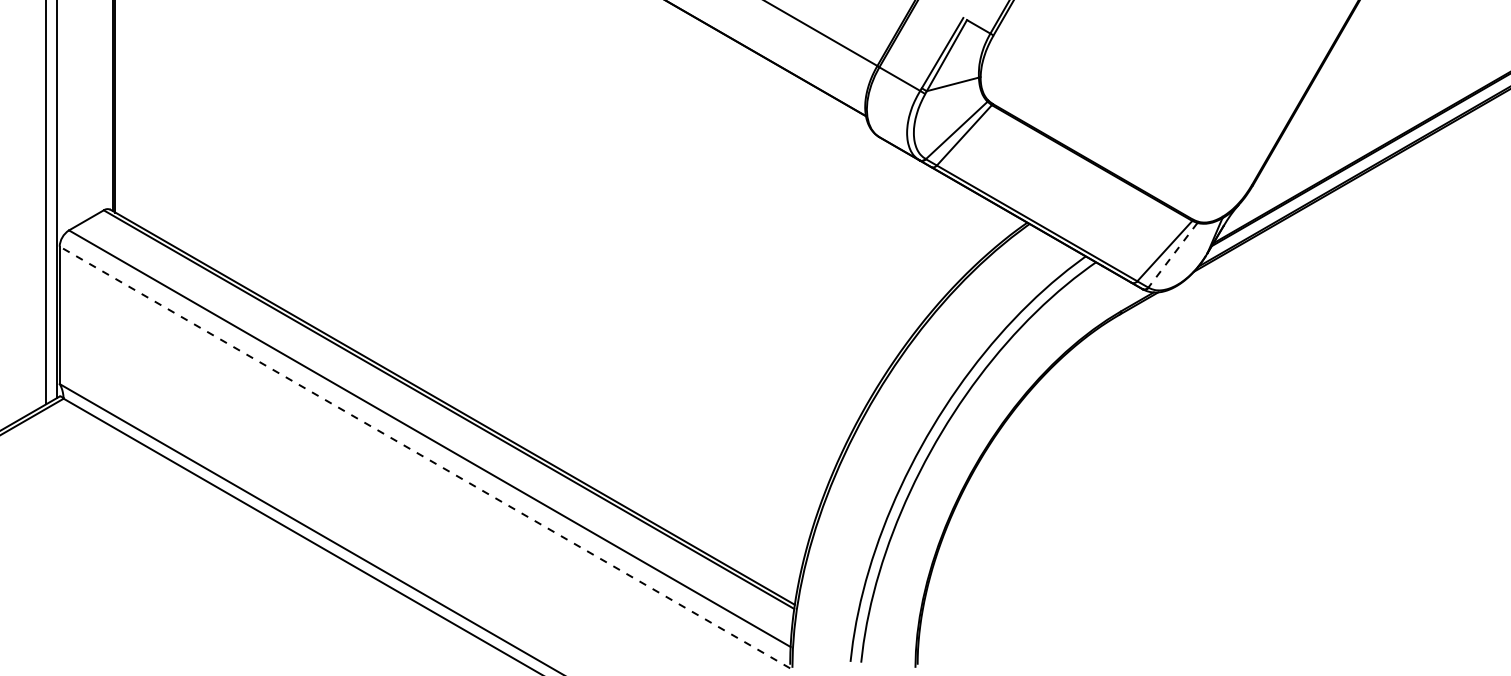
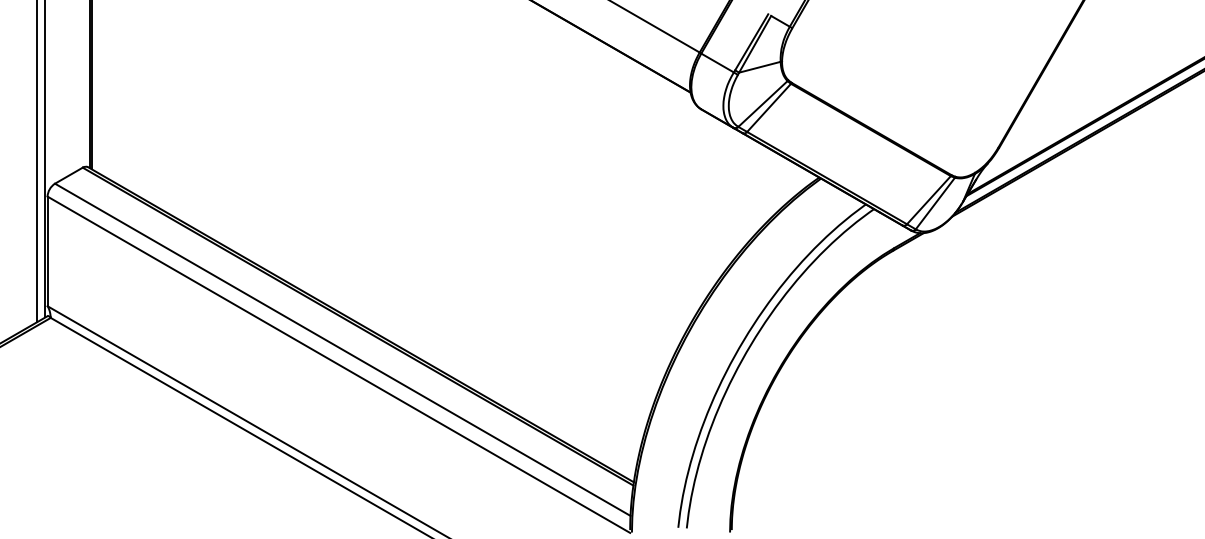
line: (1172, 255) -> (935, 203), dashed -> solid
line: (424, 457) -> (338, 364), dashed -> solid

